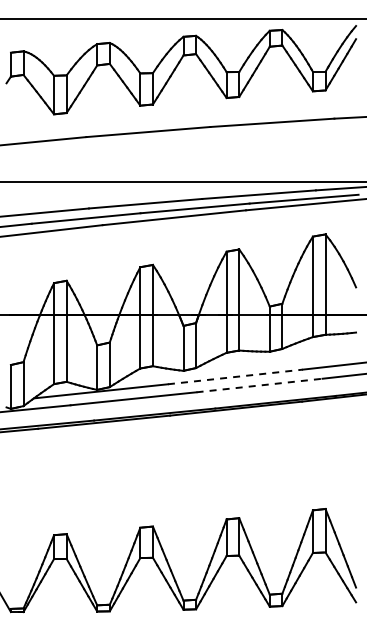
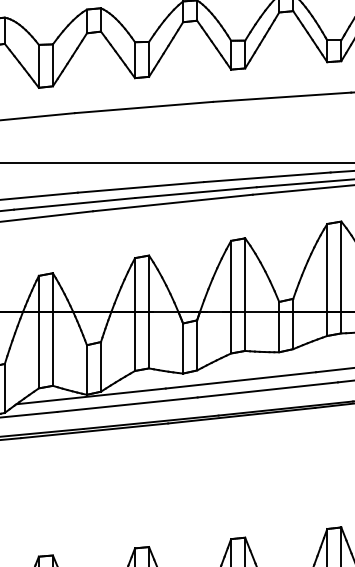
line: (235, 376) -> (241, 379), dashed -> solid
line: (260, 385) -> (268, 389), dashed -> solid

